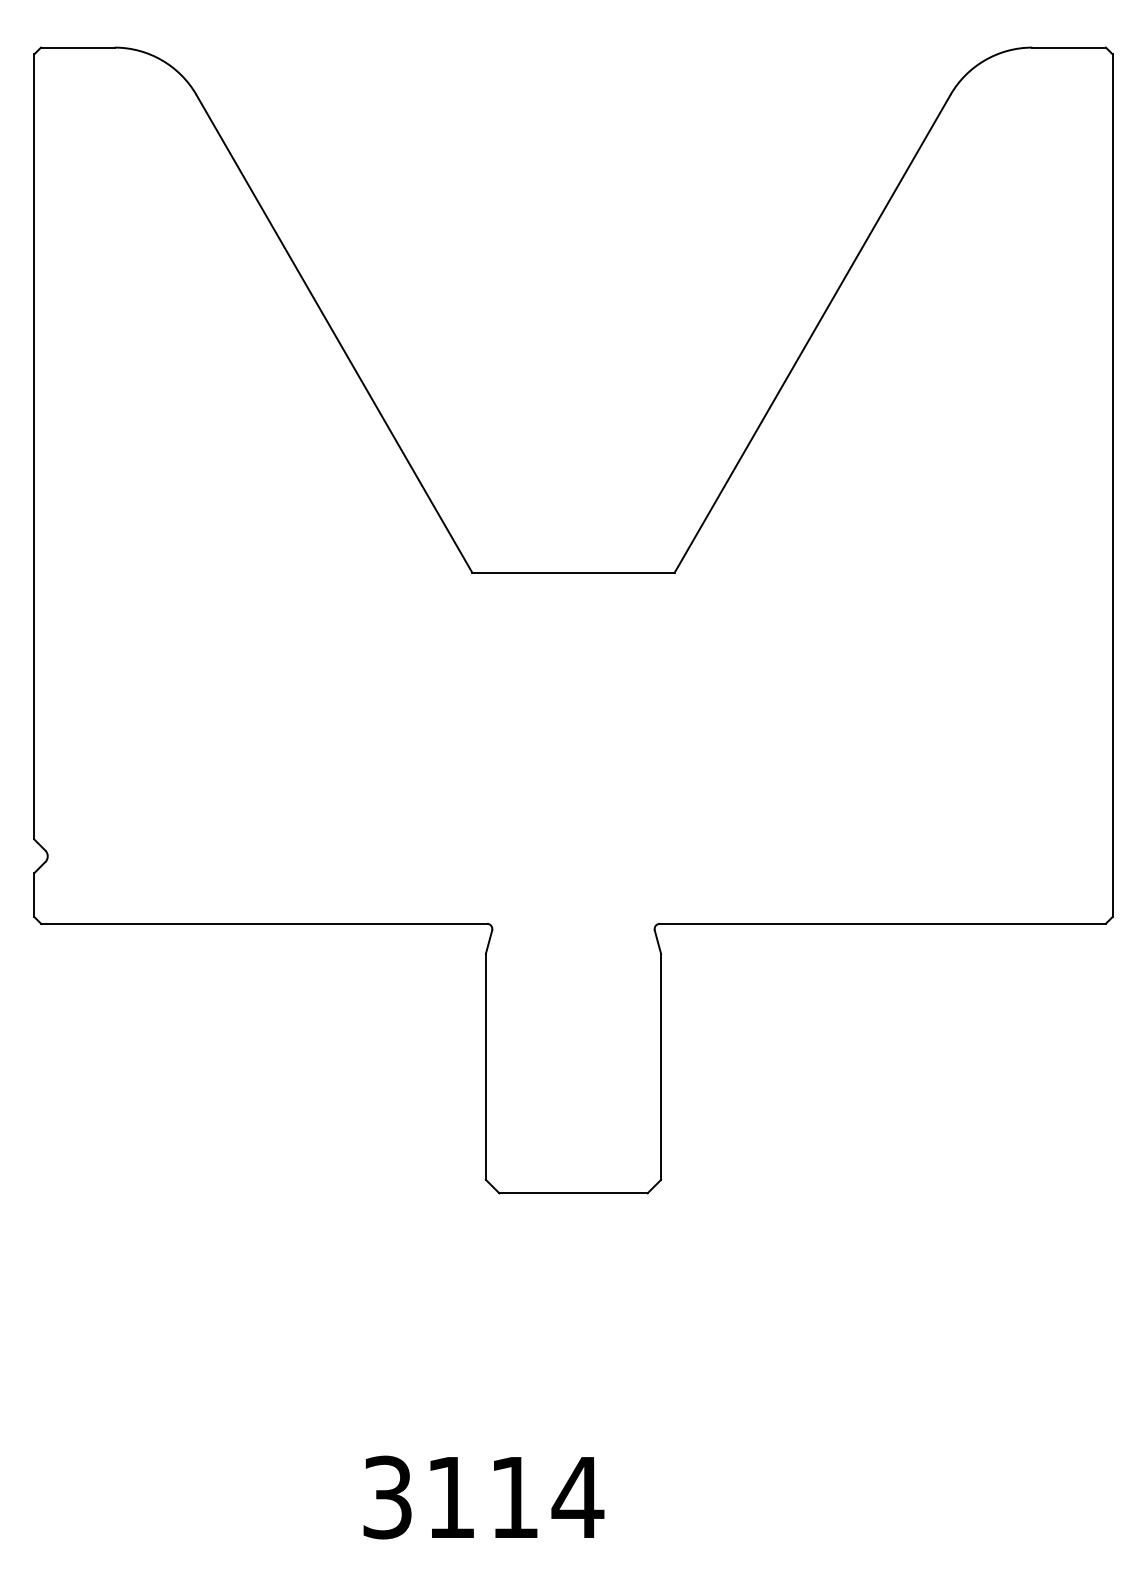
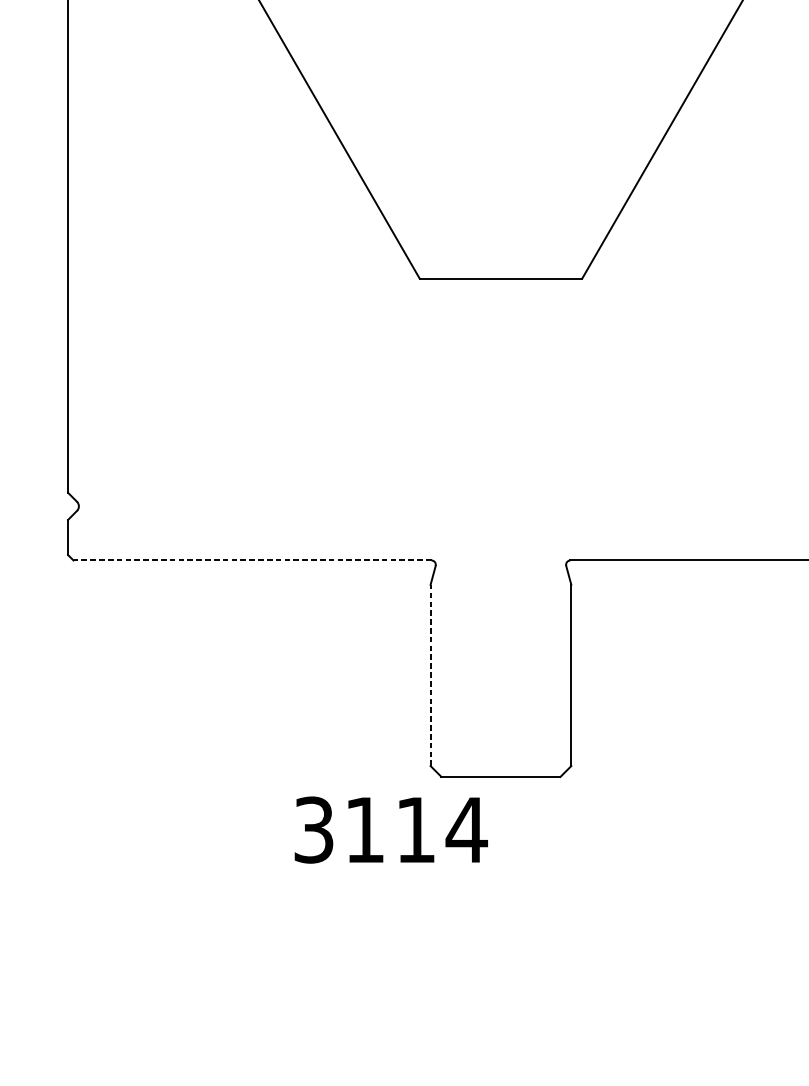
line: (264, 923) -> (252, 560), solid -> dashed
line: (485, 1066) -> (430, 675), solid -> dashed
text: (483, 1497) -> (390, 830), moved

